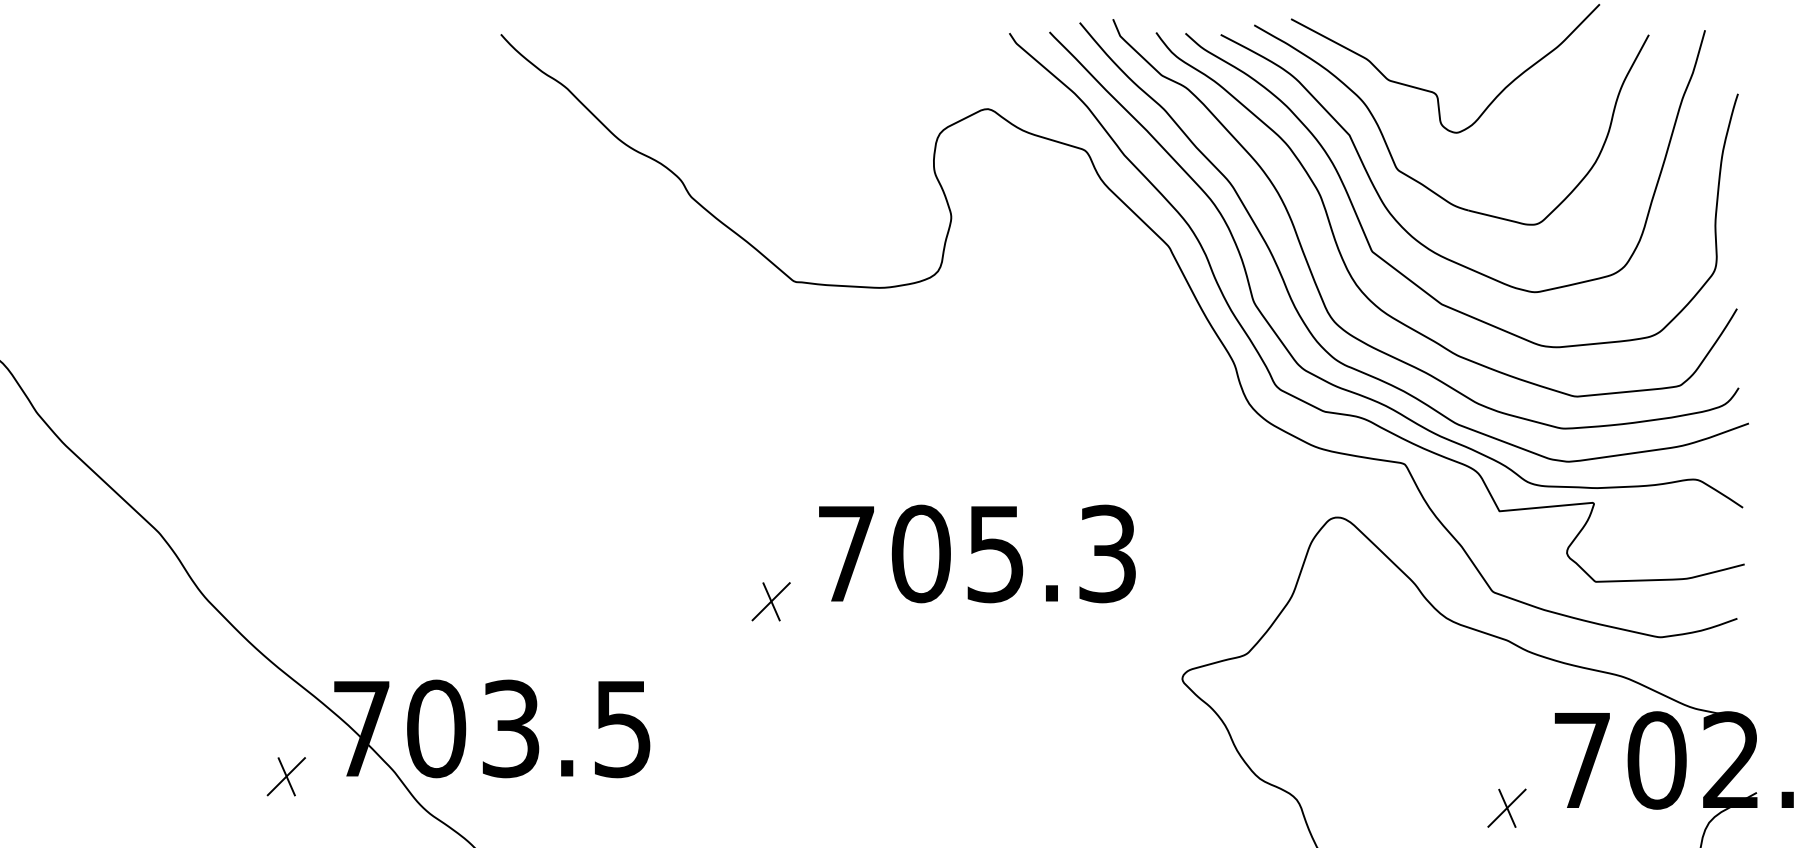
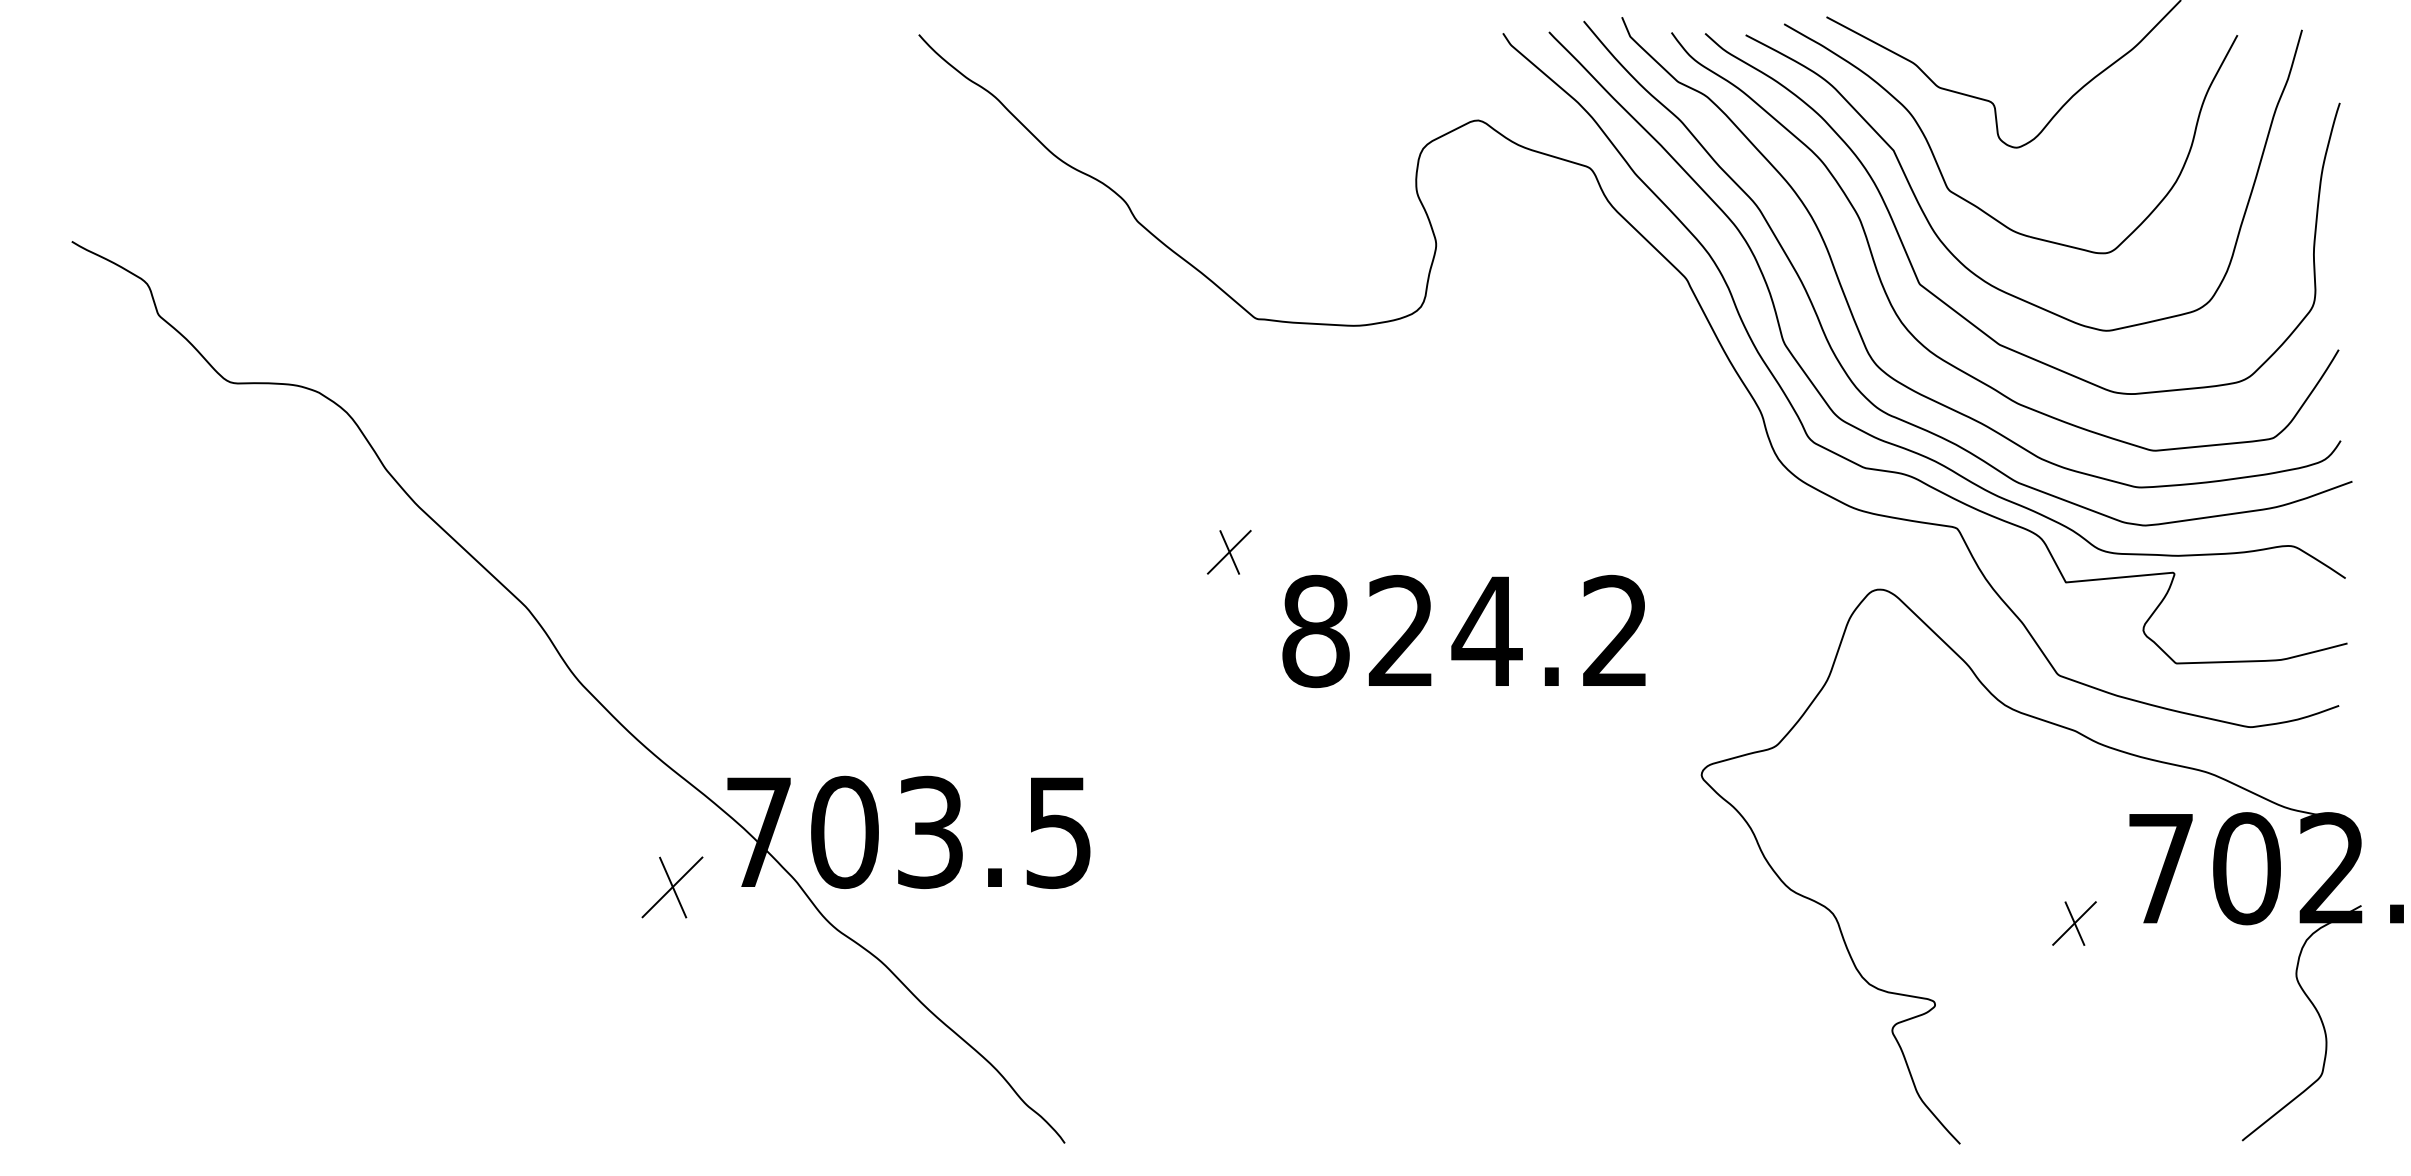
text: (976, 553) -> (1465, 631), 705.3 -> 824.2
part: (771, 601) -> (1229, 552), moved
part: (286, 776) -> (672, 886), size x1.4

